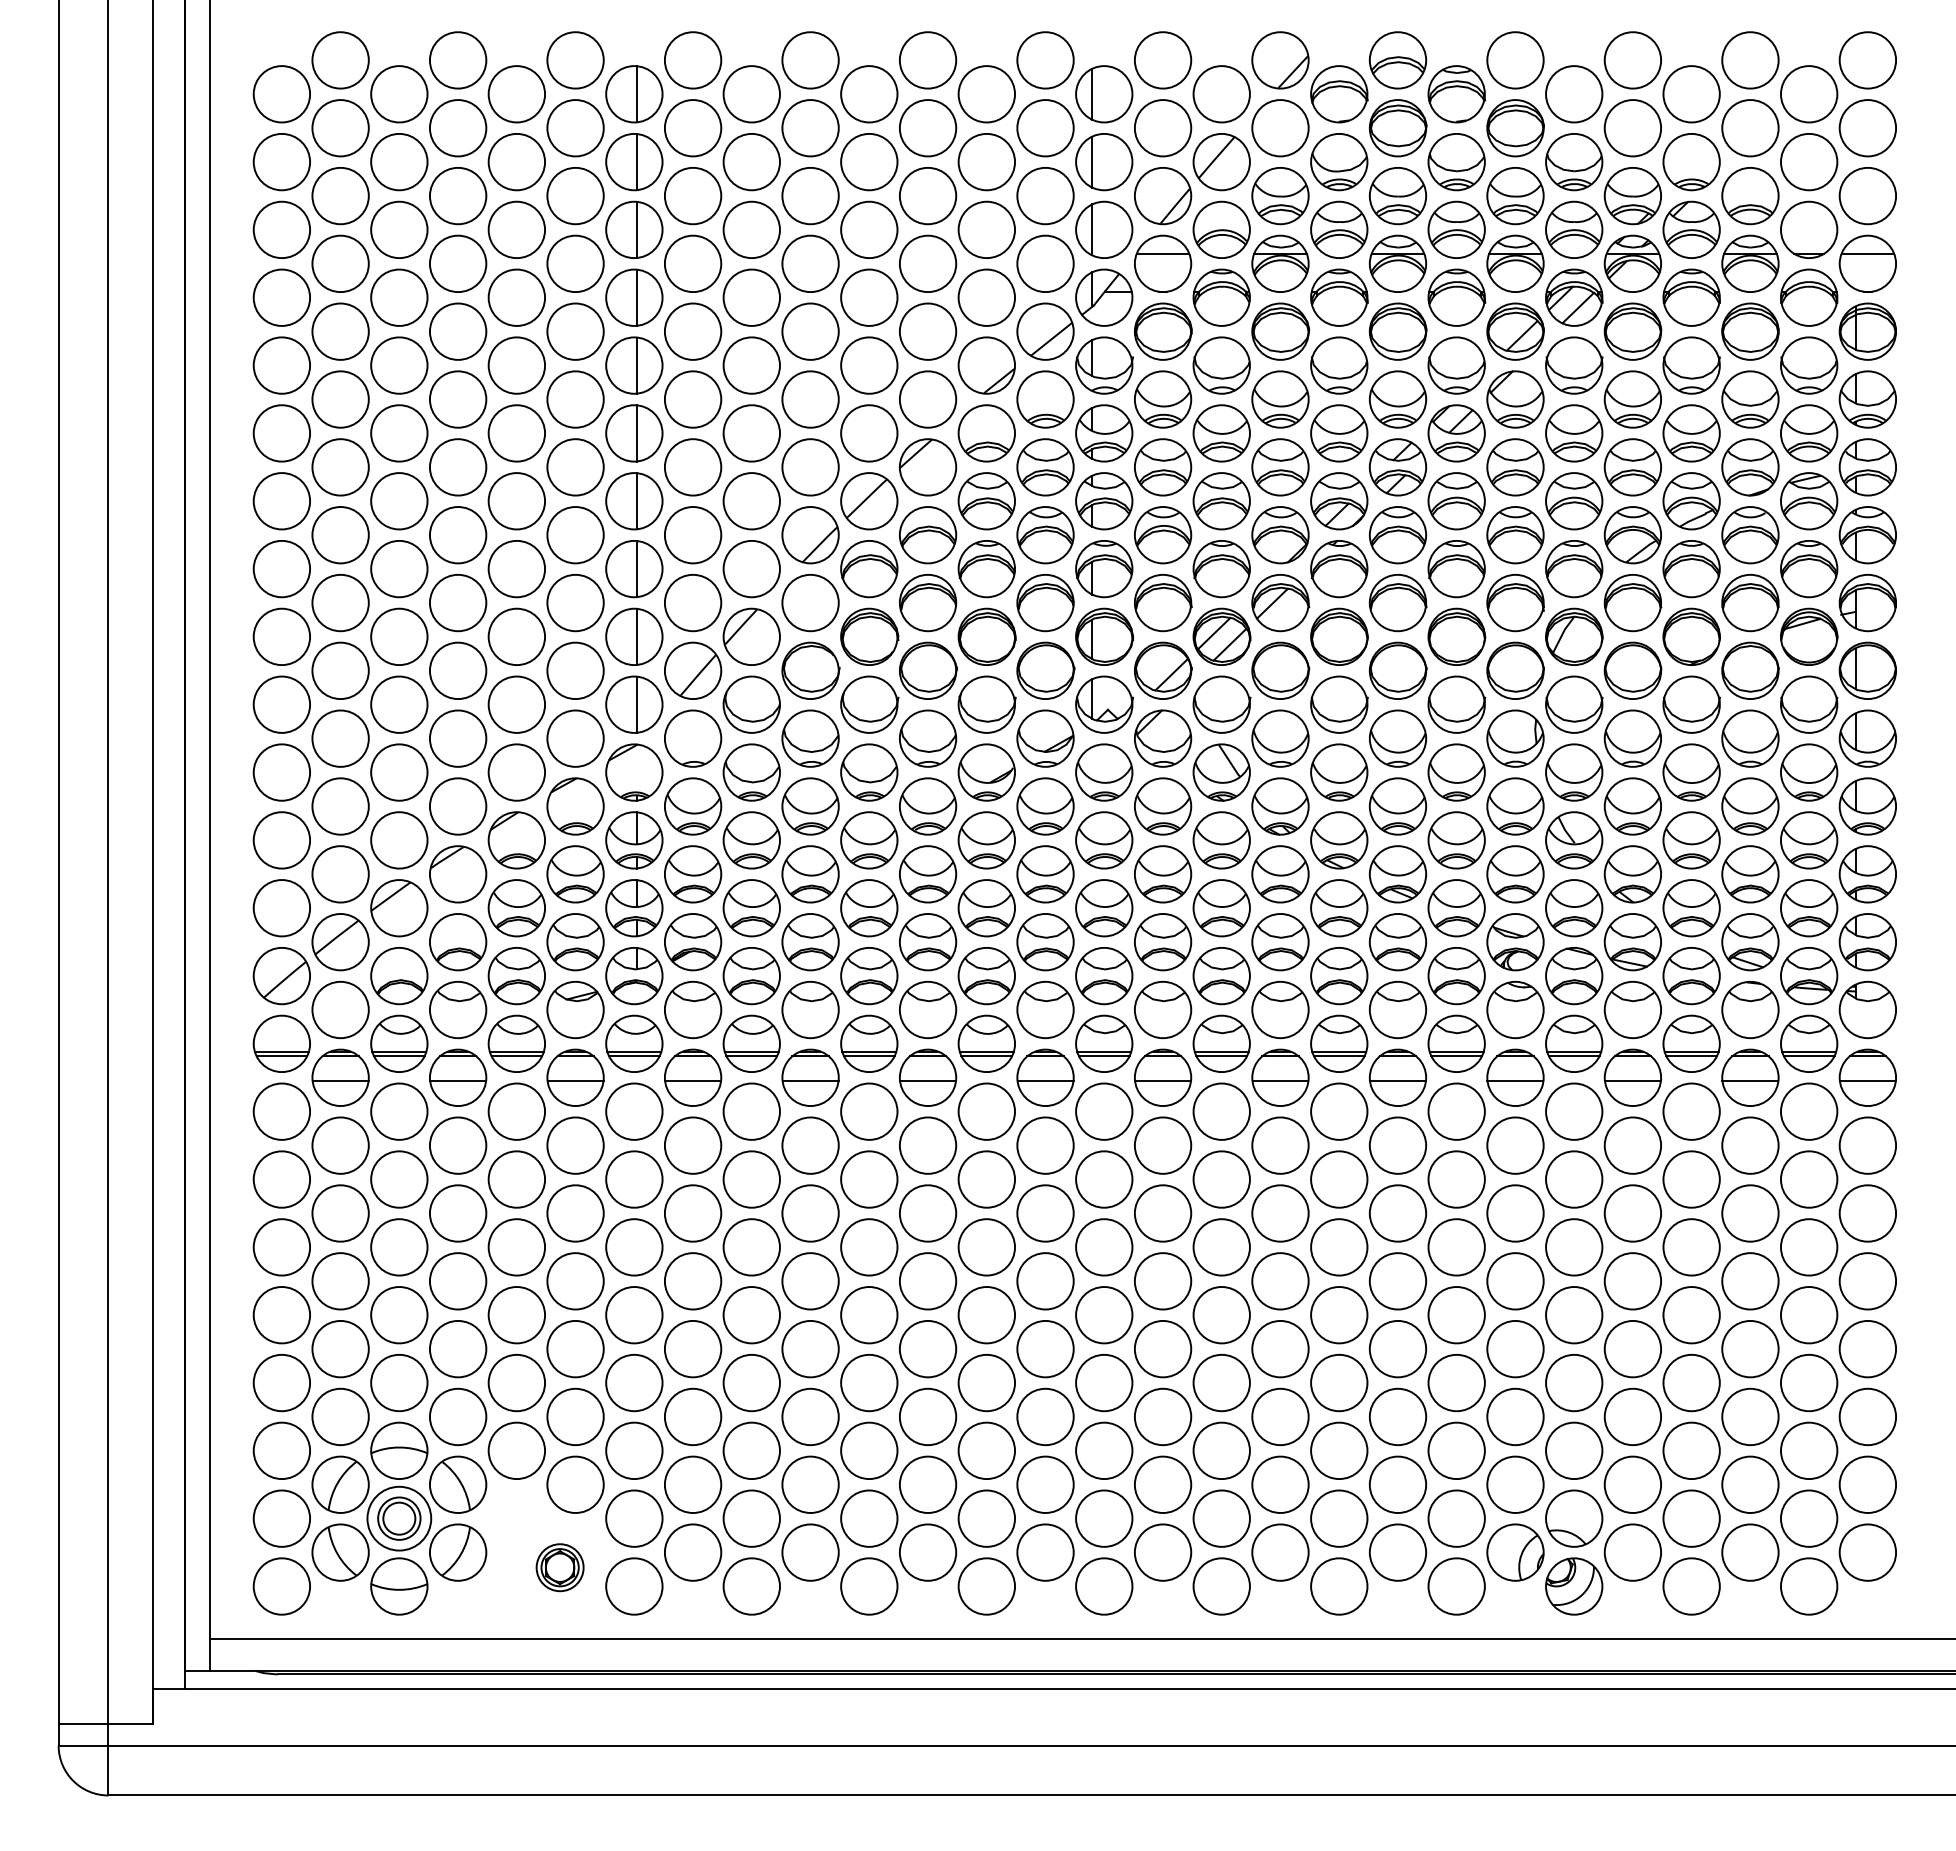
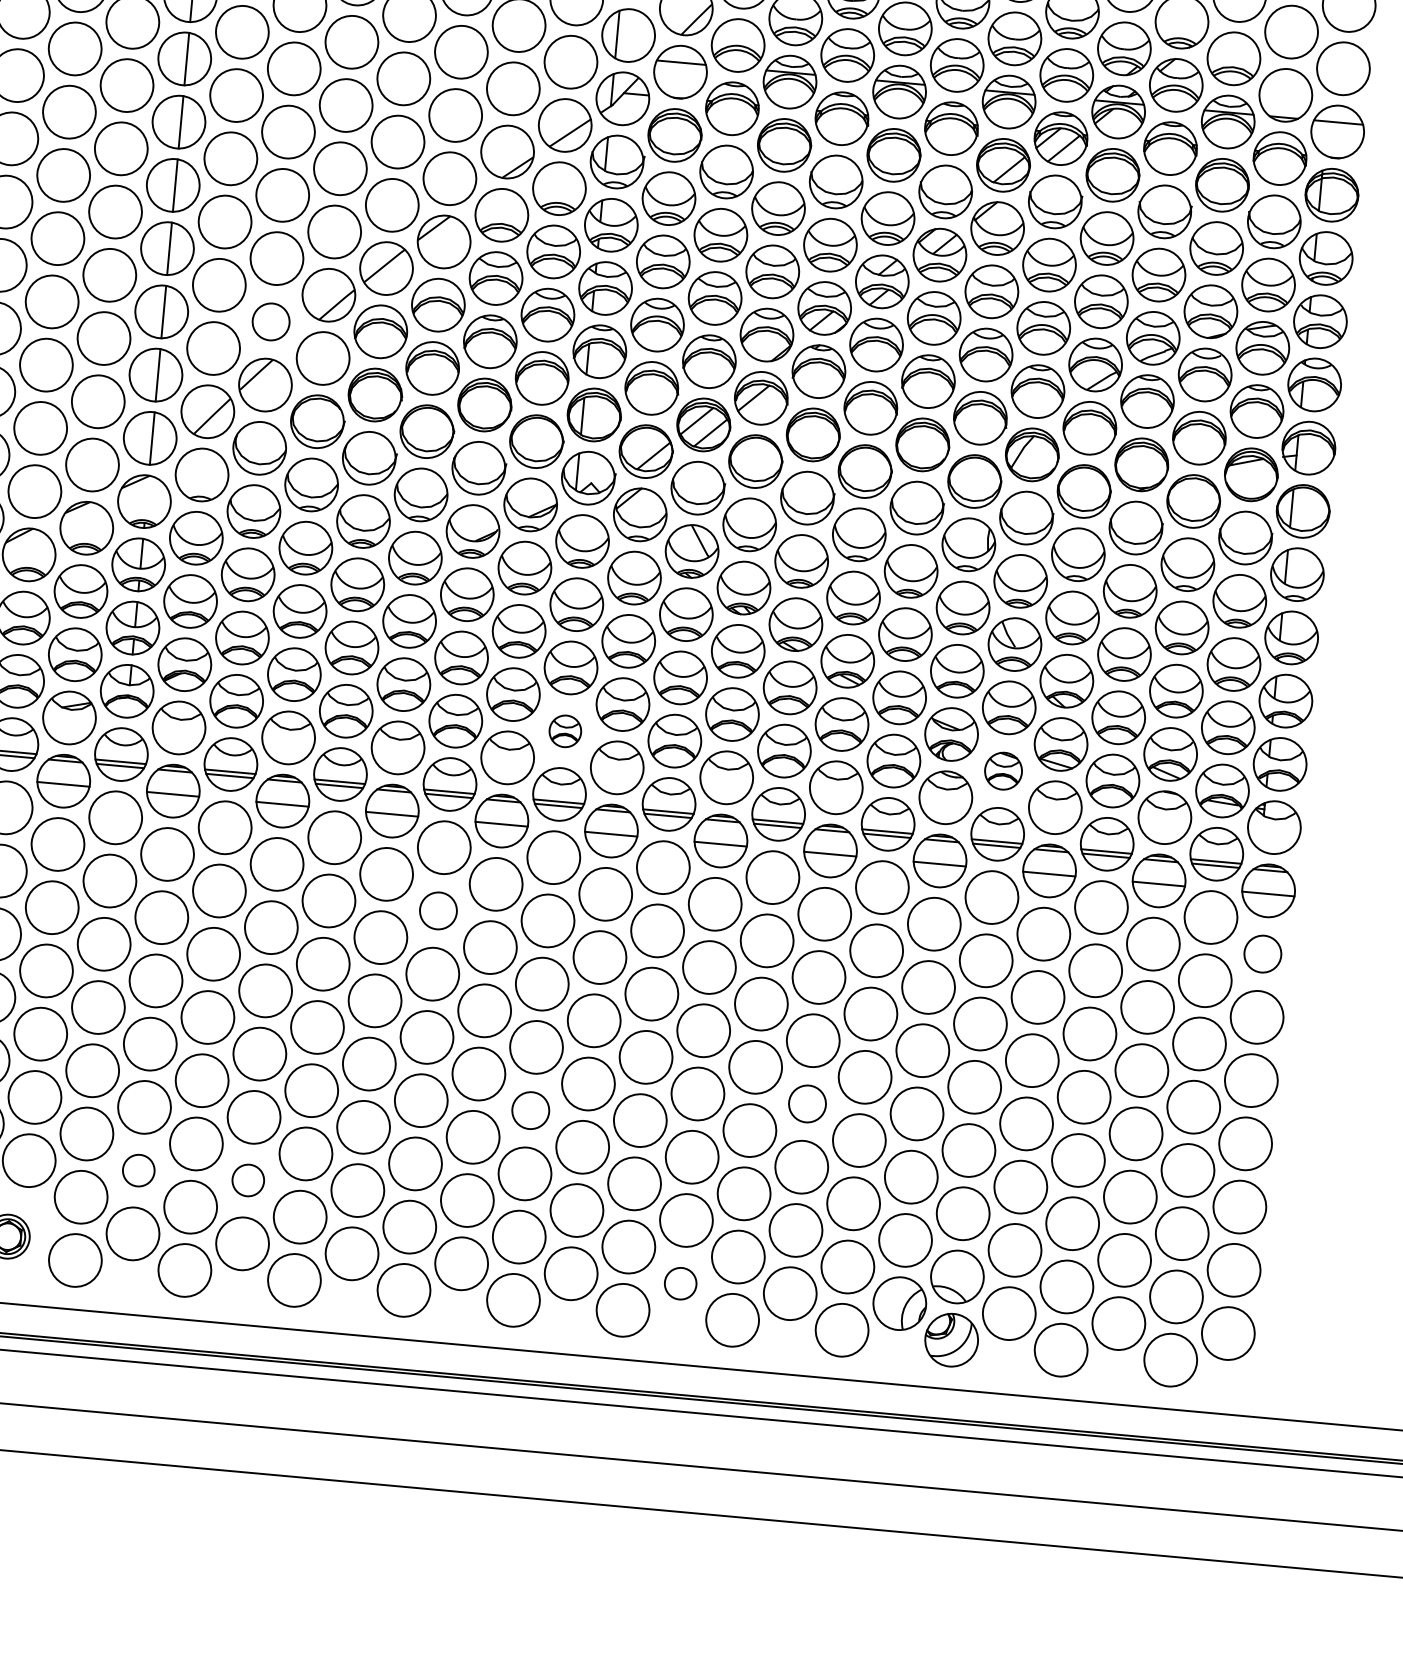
circle: (751, 569) -> (270, 322), size x0.7
part: (1104, 976) -> (565, 731), size x0.6
part: (1574, 976) -> (1003, 771), size x0.7
circle: (1867, 1145) -> (1262, 953), size x0.7
circle: (986, 1179) -> (438, 910), size x0.7
circle: (1397, 1348) -> (807, 1103), size x0.7
circle: (1104, 1382) -> (531, 1110), size x0.7
circle: (692, 1484) -> (138, 1170), size x0.6
circle: (810, 1484) -> (248, 1180), size x0.6
circle: (1280, 1552) -> (680, 1283), size x0.6

